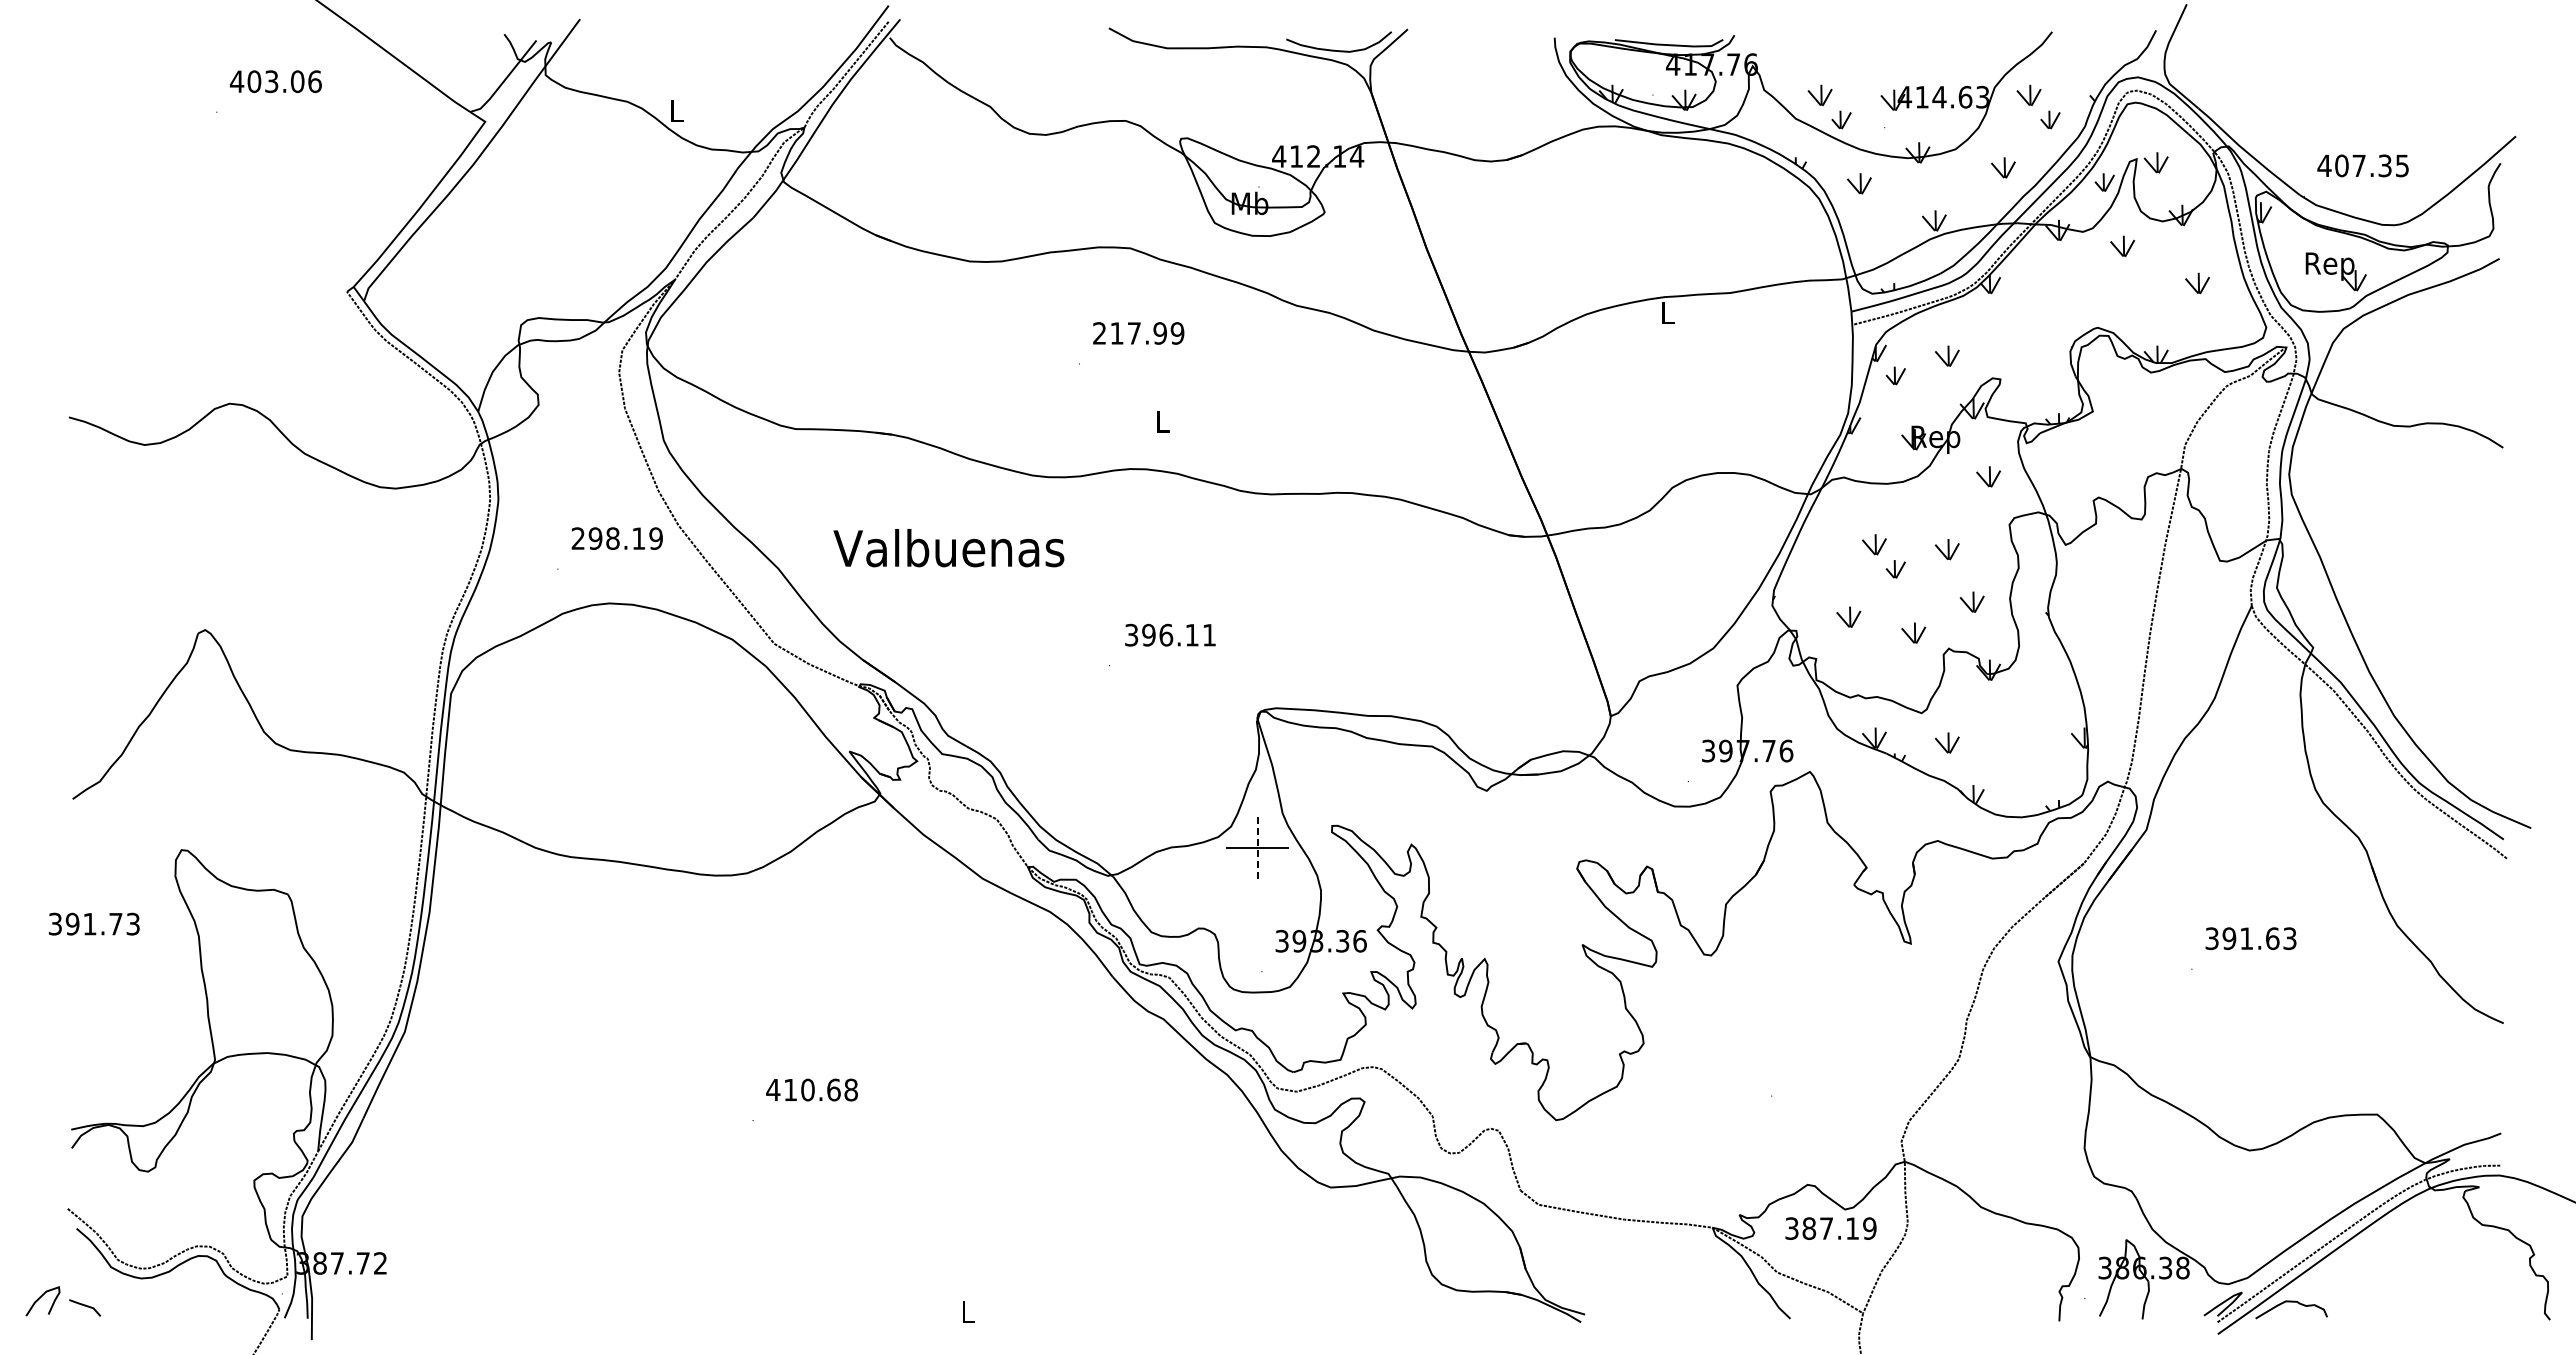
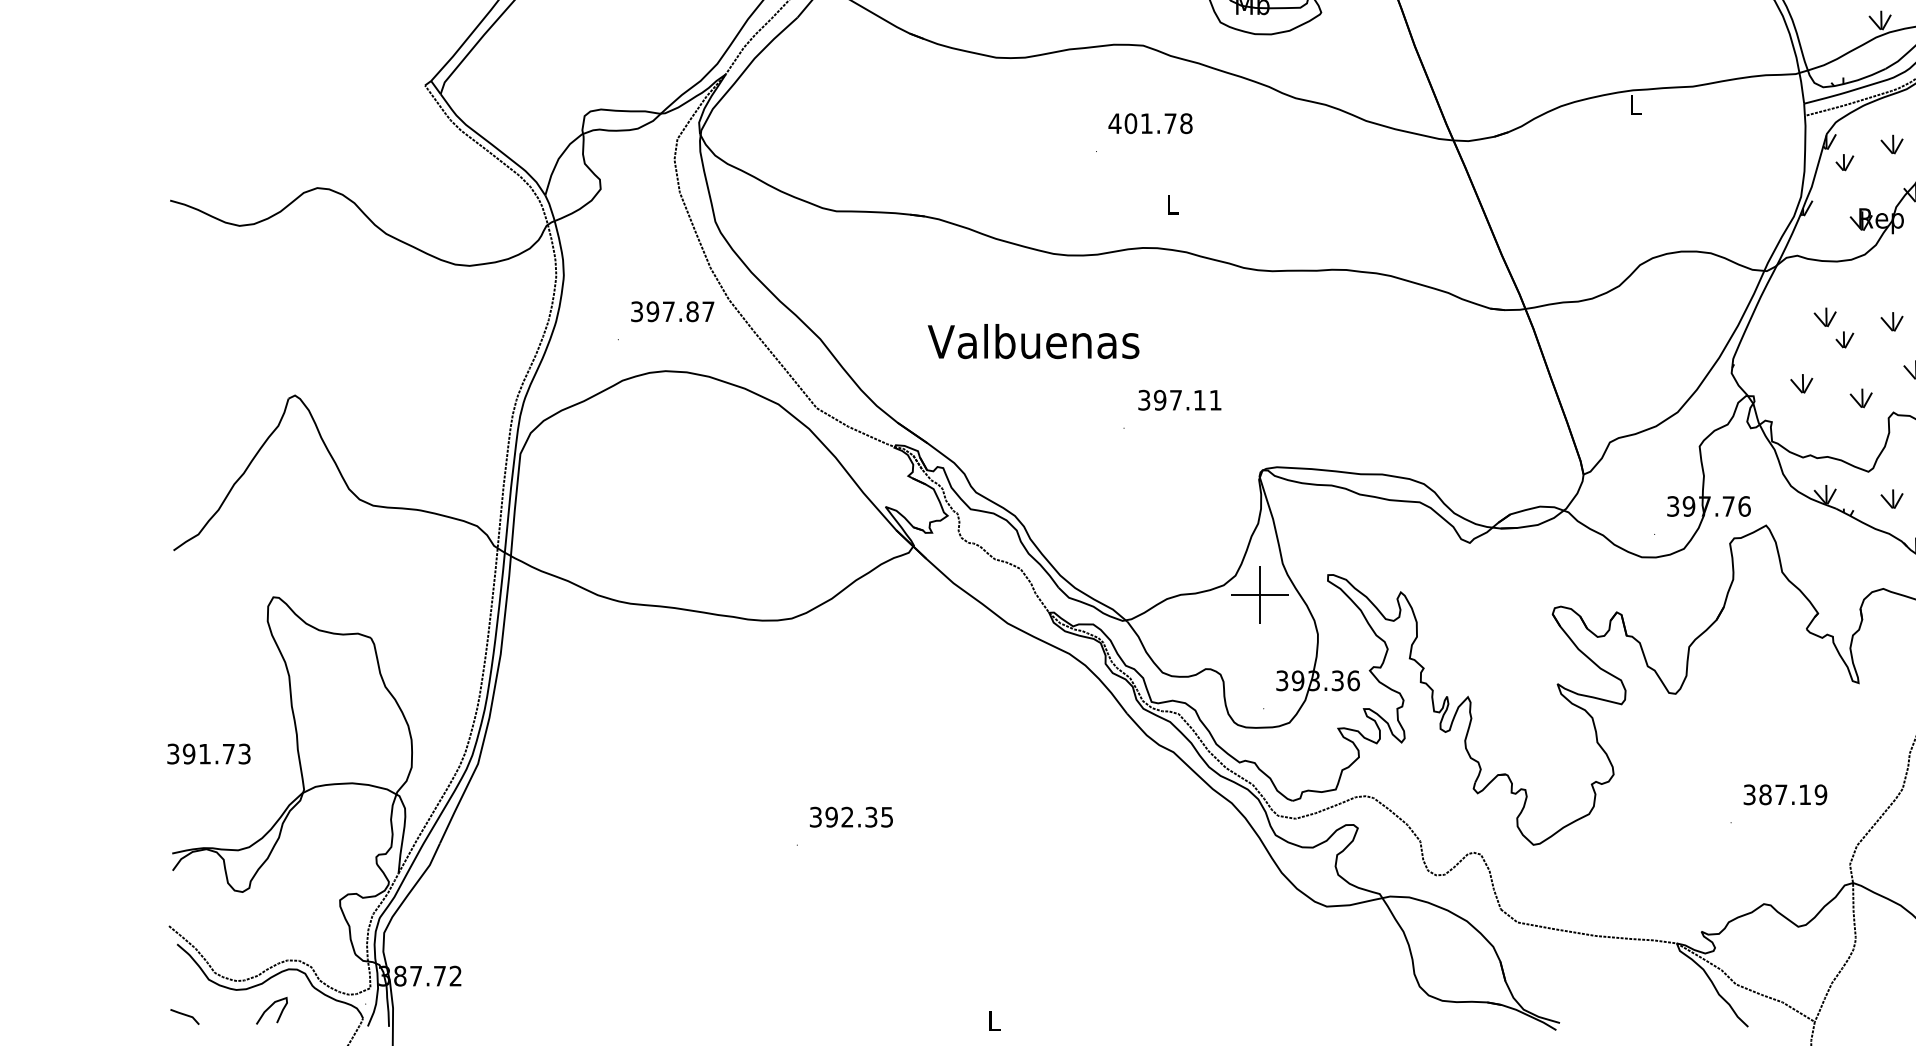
text: (1138, 333) -> (1150, 123), 217.99 -> 401.78
text: (616, 538) -> (672, 311), 298.19 -> 397.87
text: (948, 548) -> (1033, 341), moved
text: (1166, 634) -> (1176, 399), 396.11 -> 397.11
line: (1257, 847) -> (1259, 594), dashed -> solid
text: (93, 923) -> (208, 753), moved
text: (811, 1089) -> (850, 816), 410.68 -> 392.35
text: (1830, 1228) -> (1784, 794), moved
curve: (40, 1298) -> (269, 1008), moved

